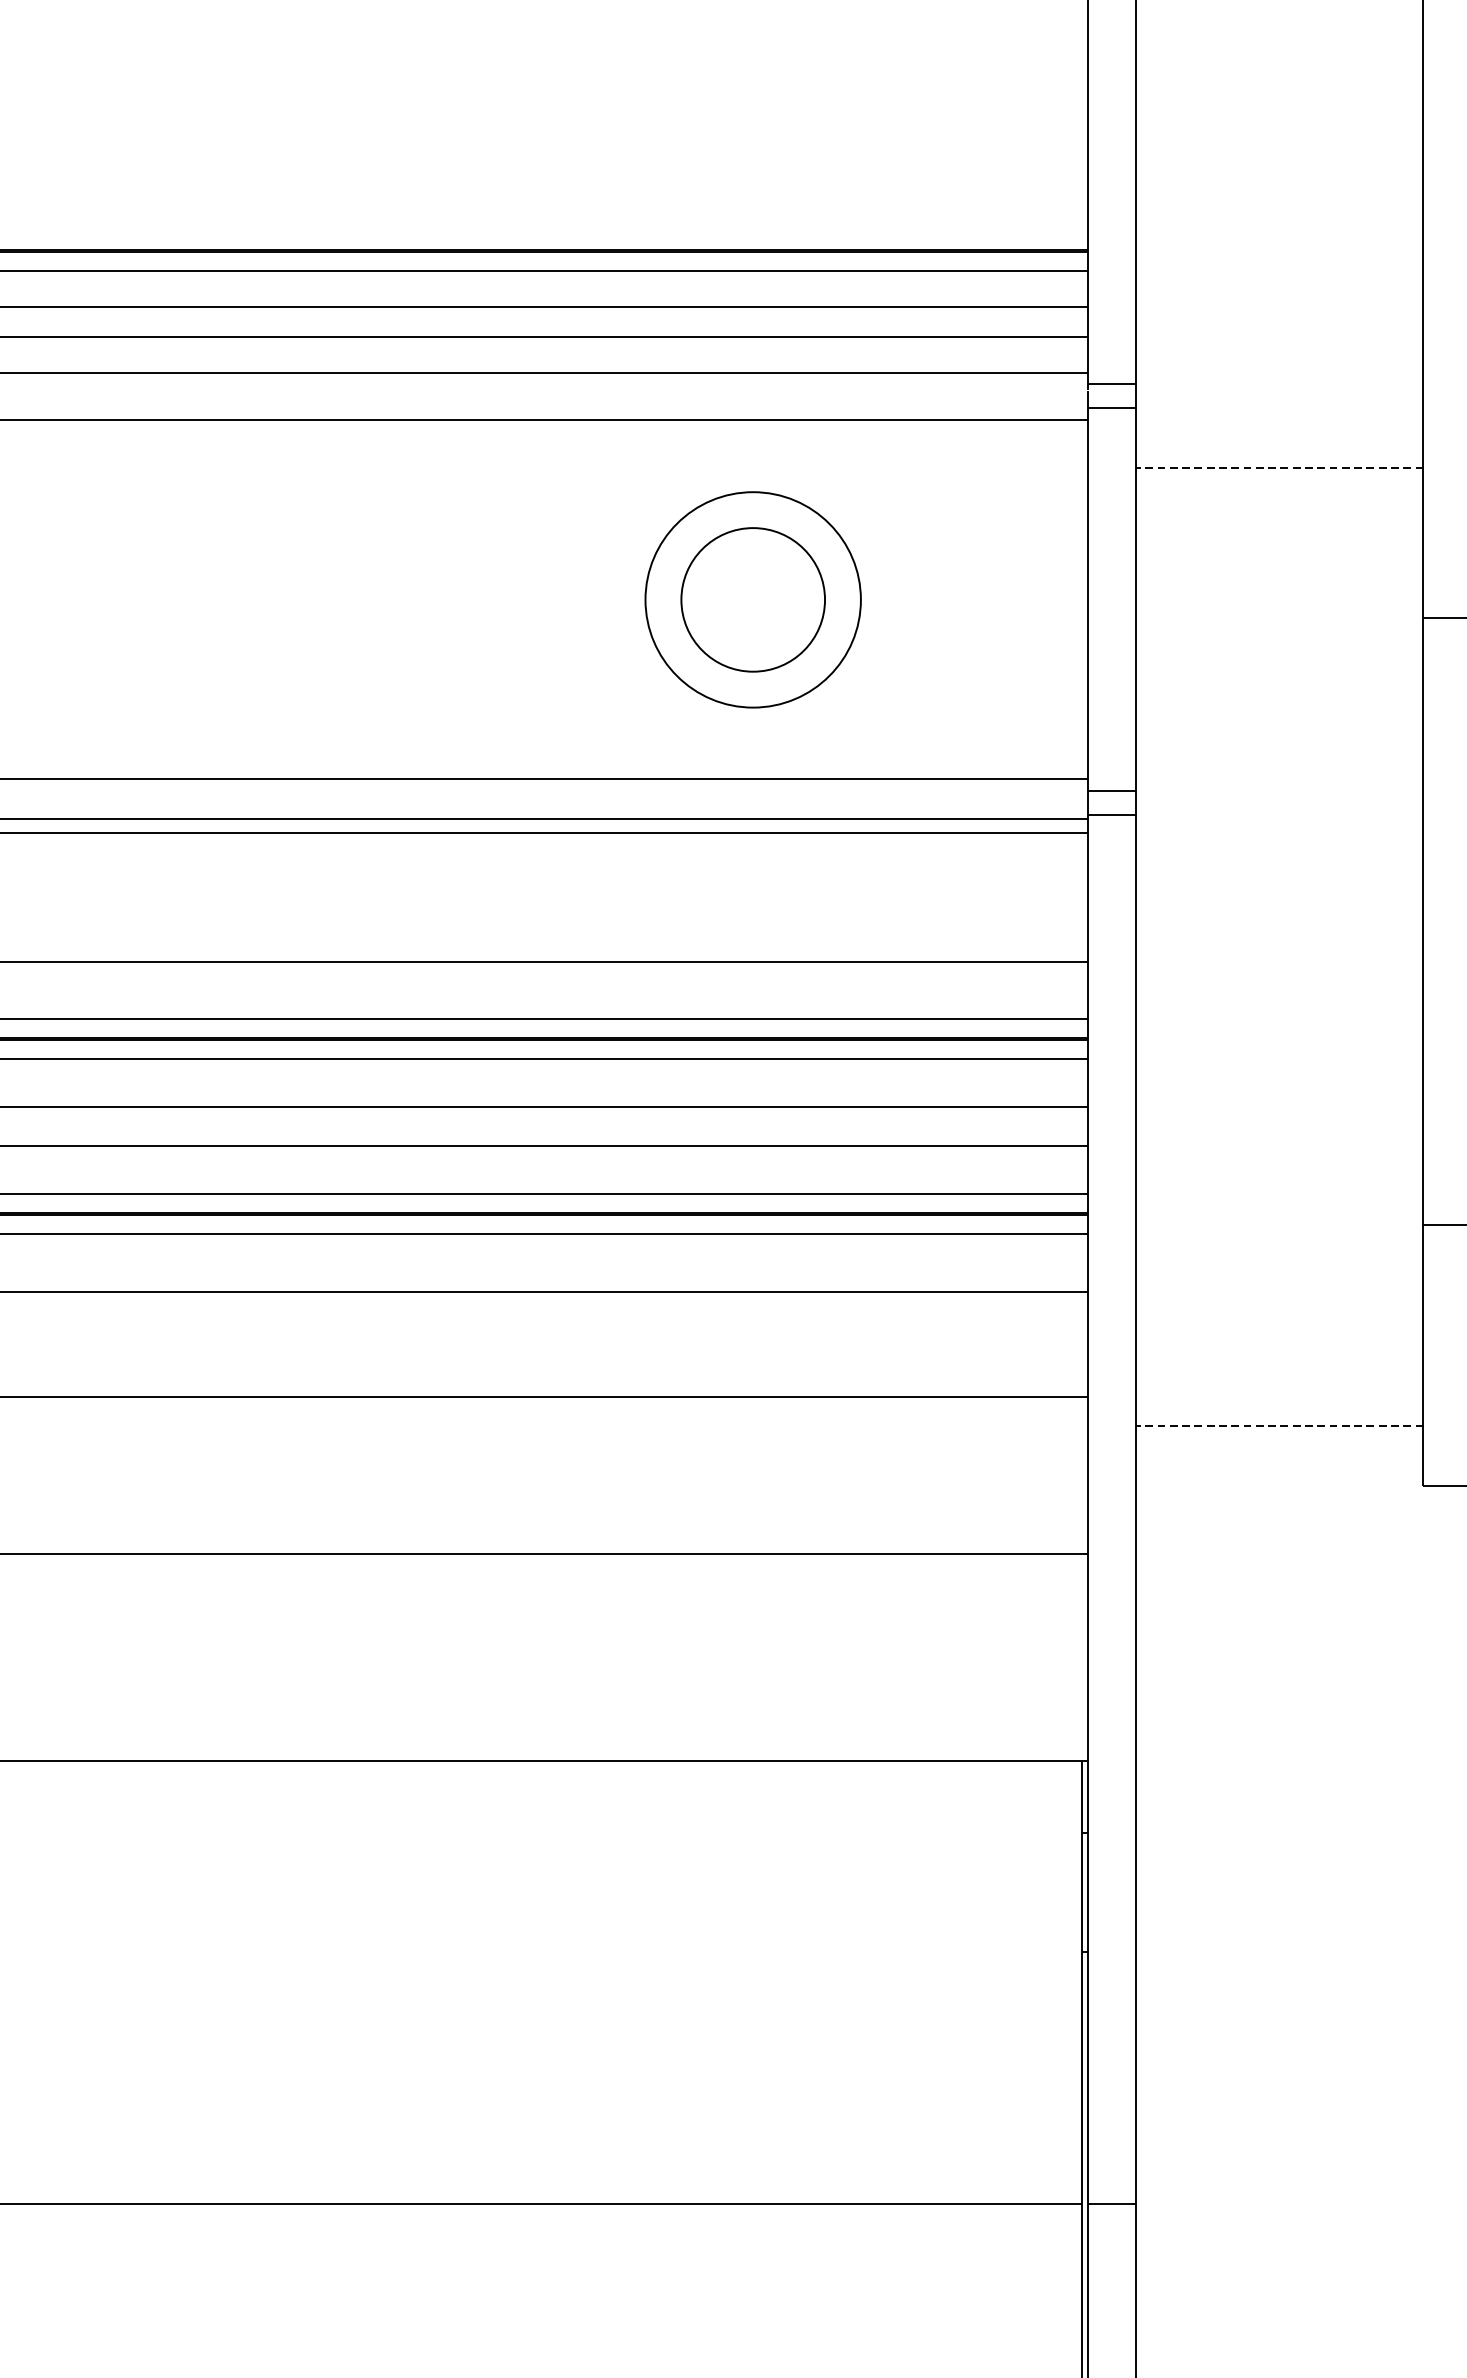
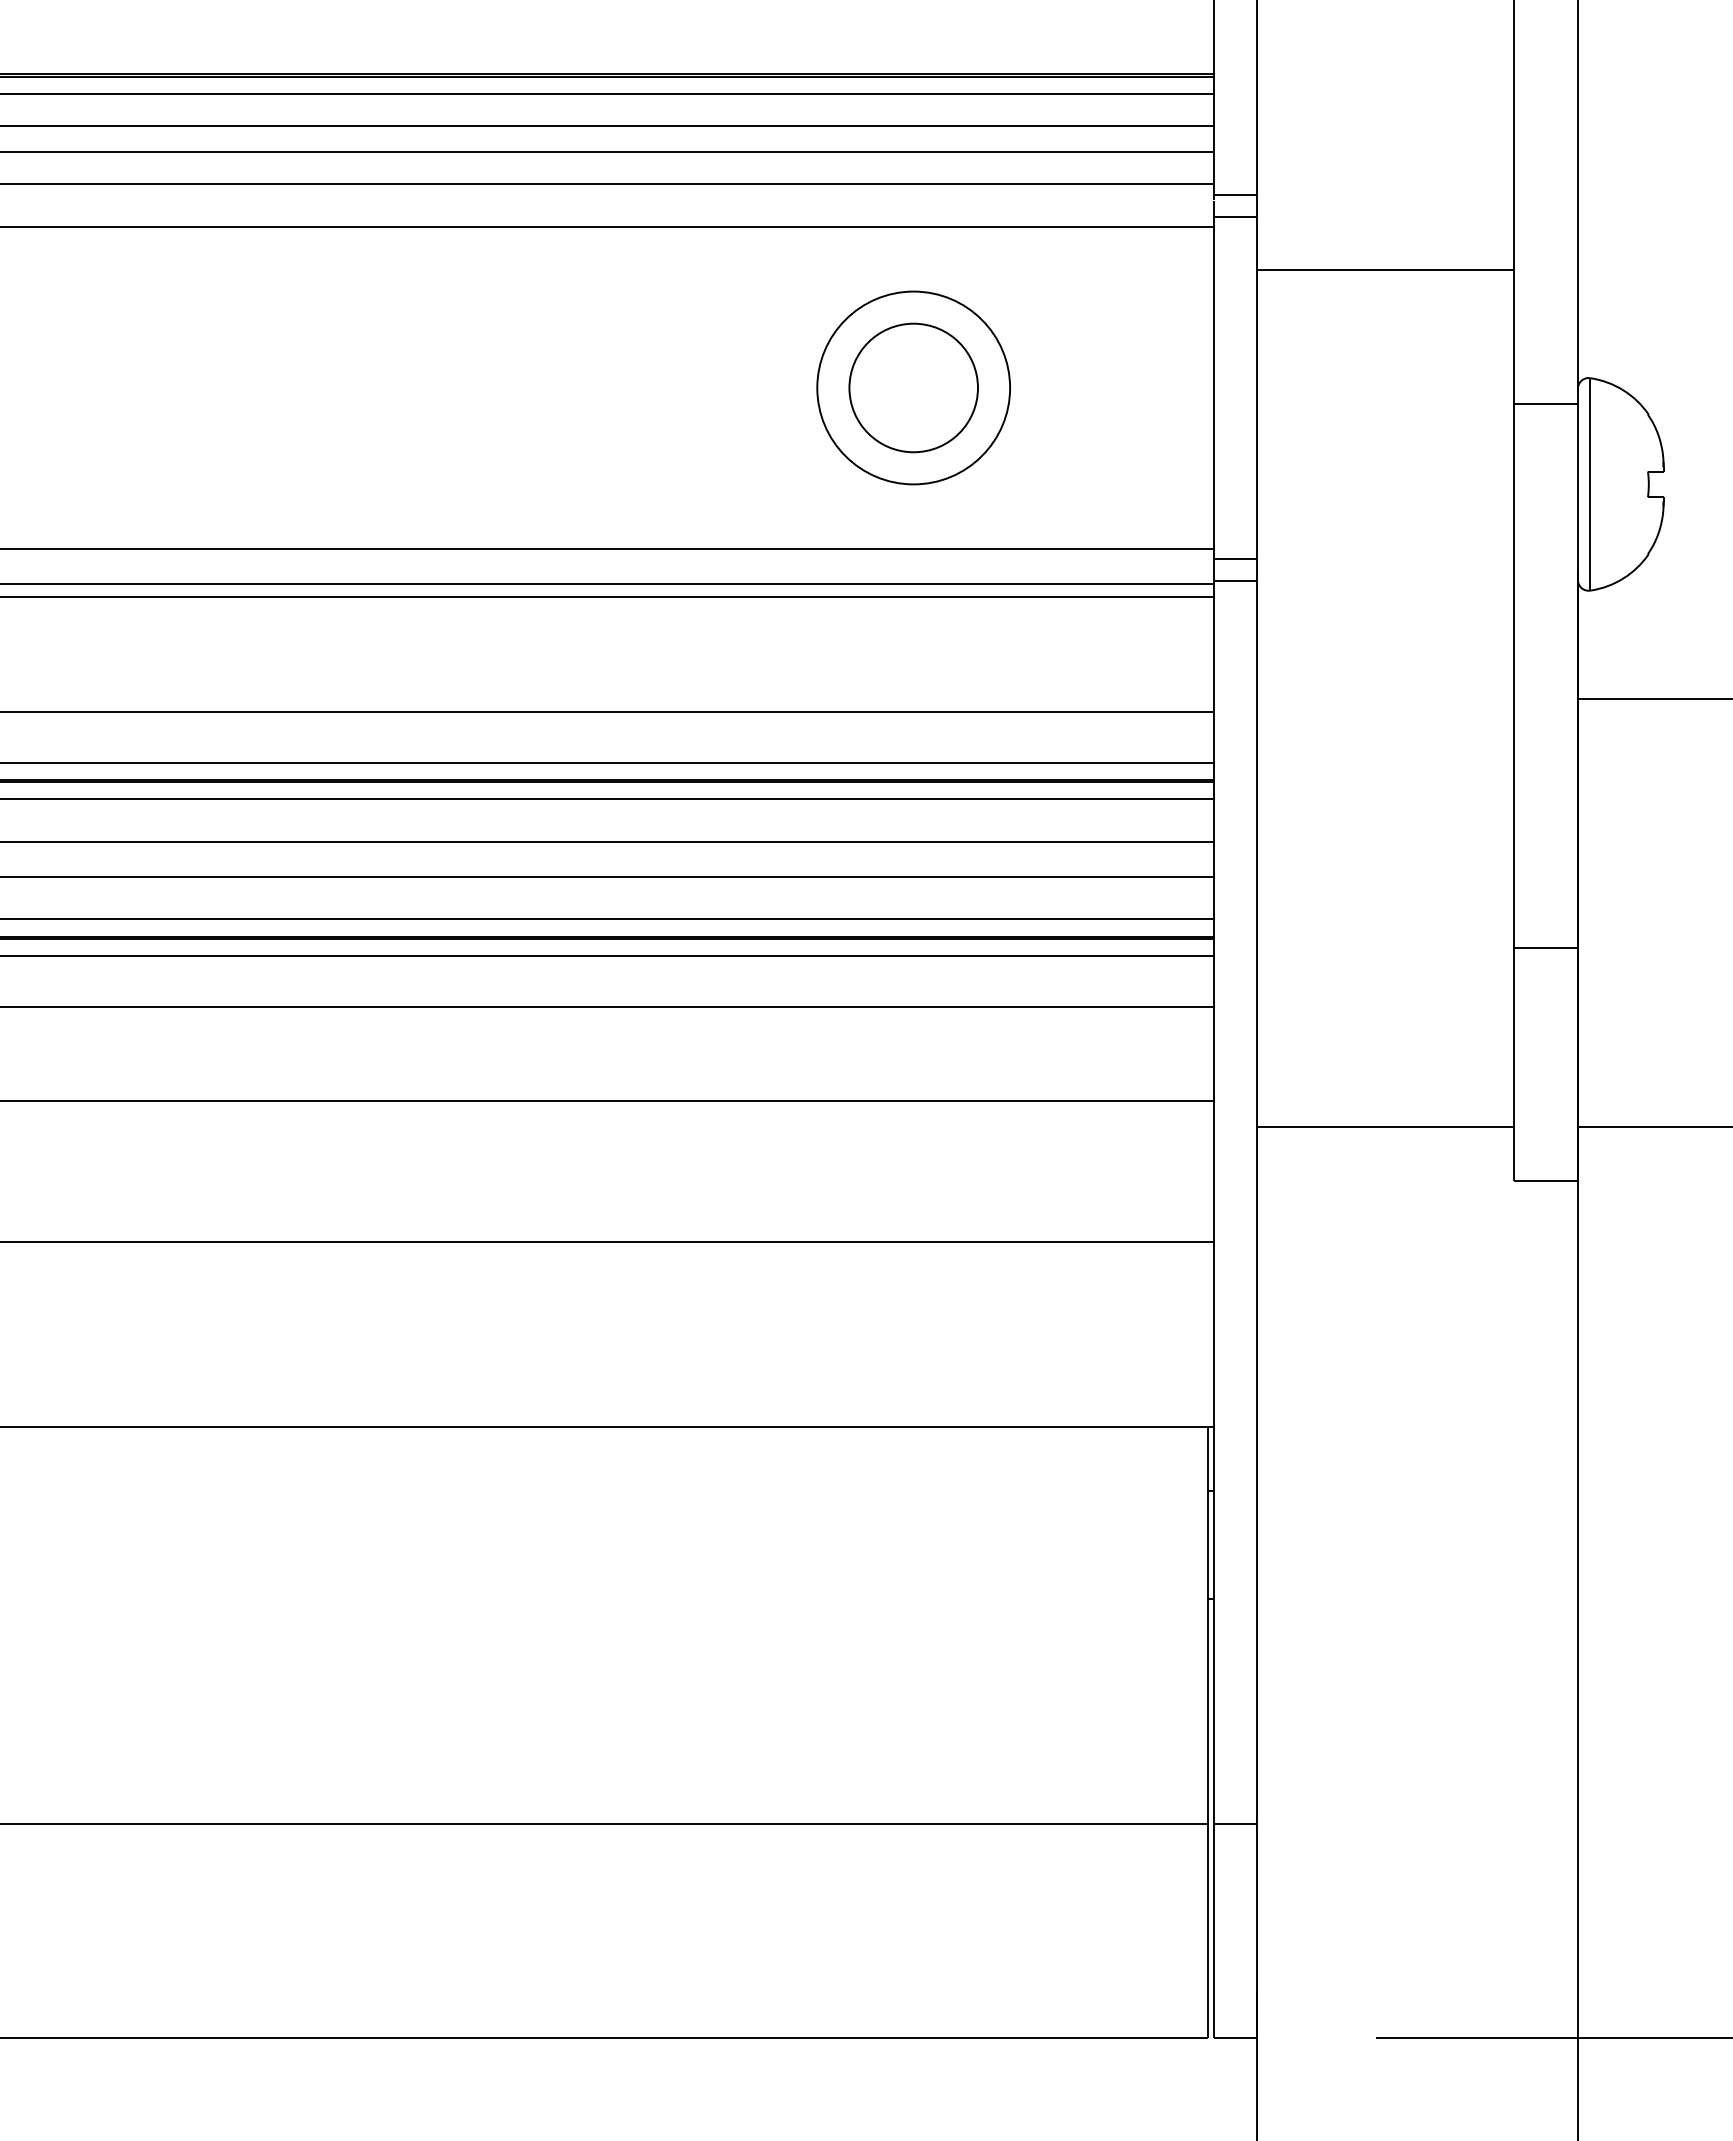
line: (1280, 468) -> (1385, 270), dashed -> solid
line: (1280, 1426) -> (1385, 1127), dashed -> solid

